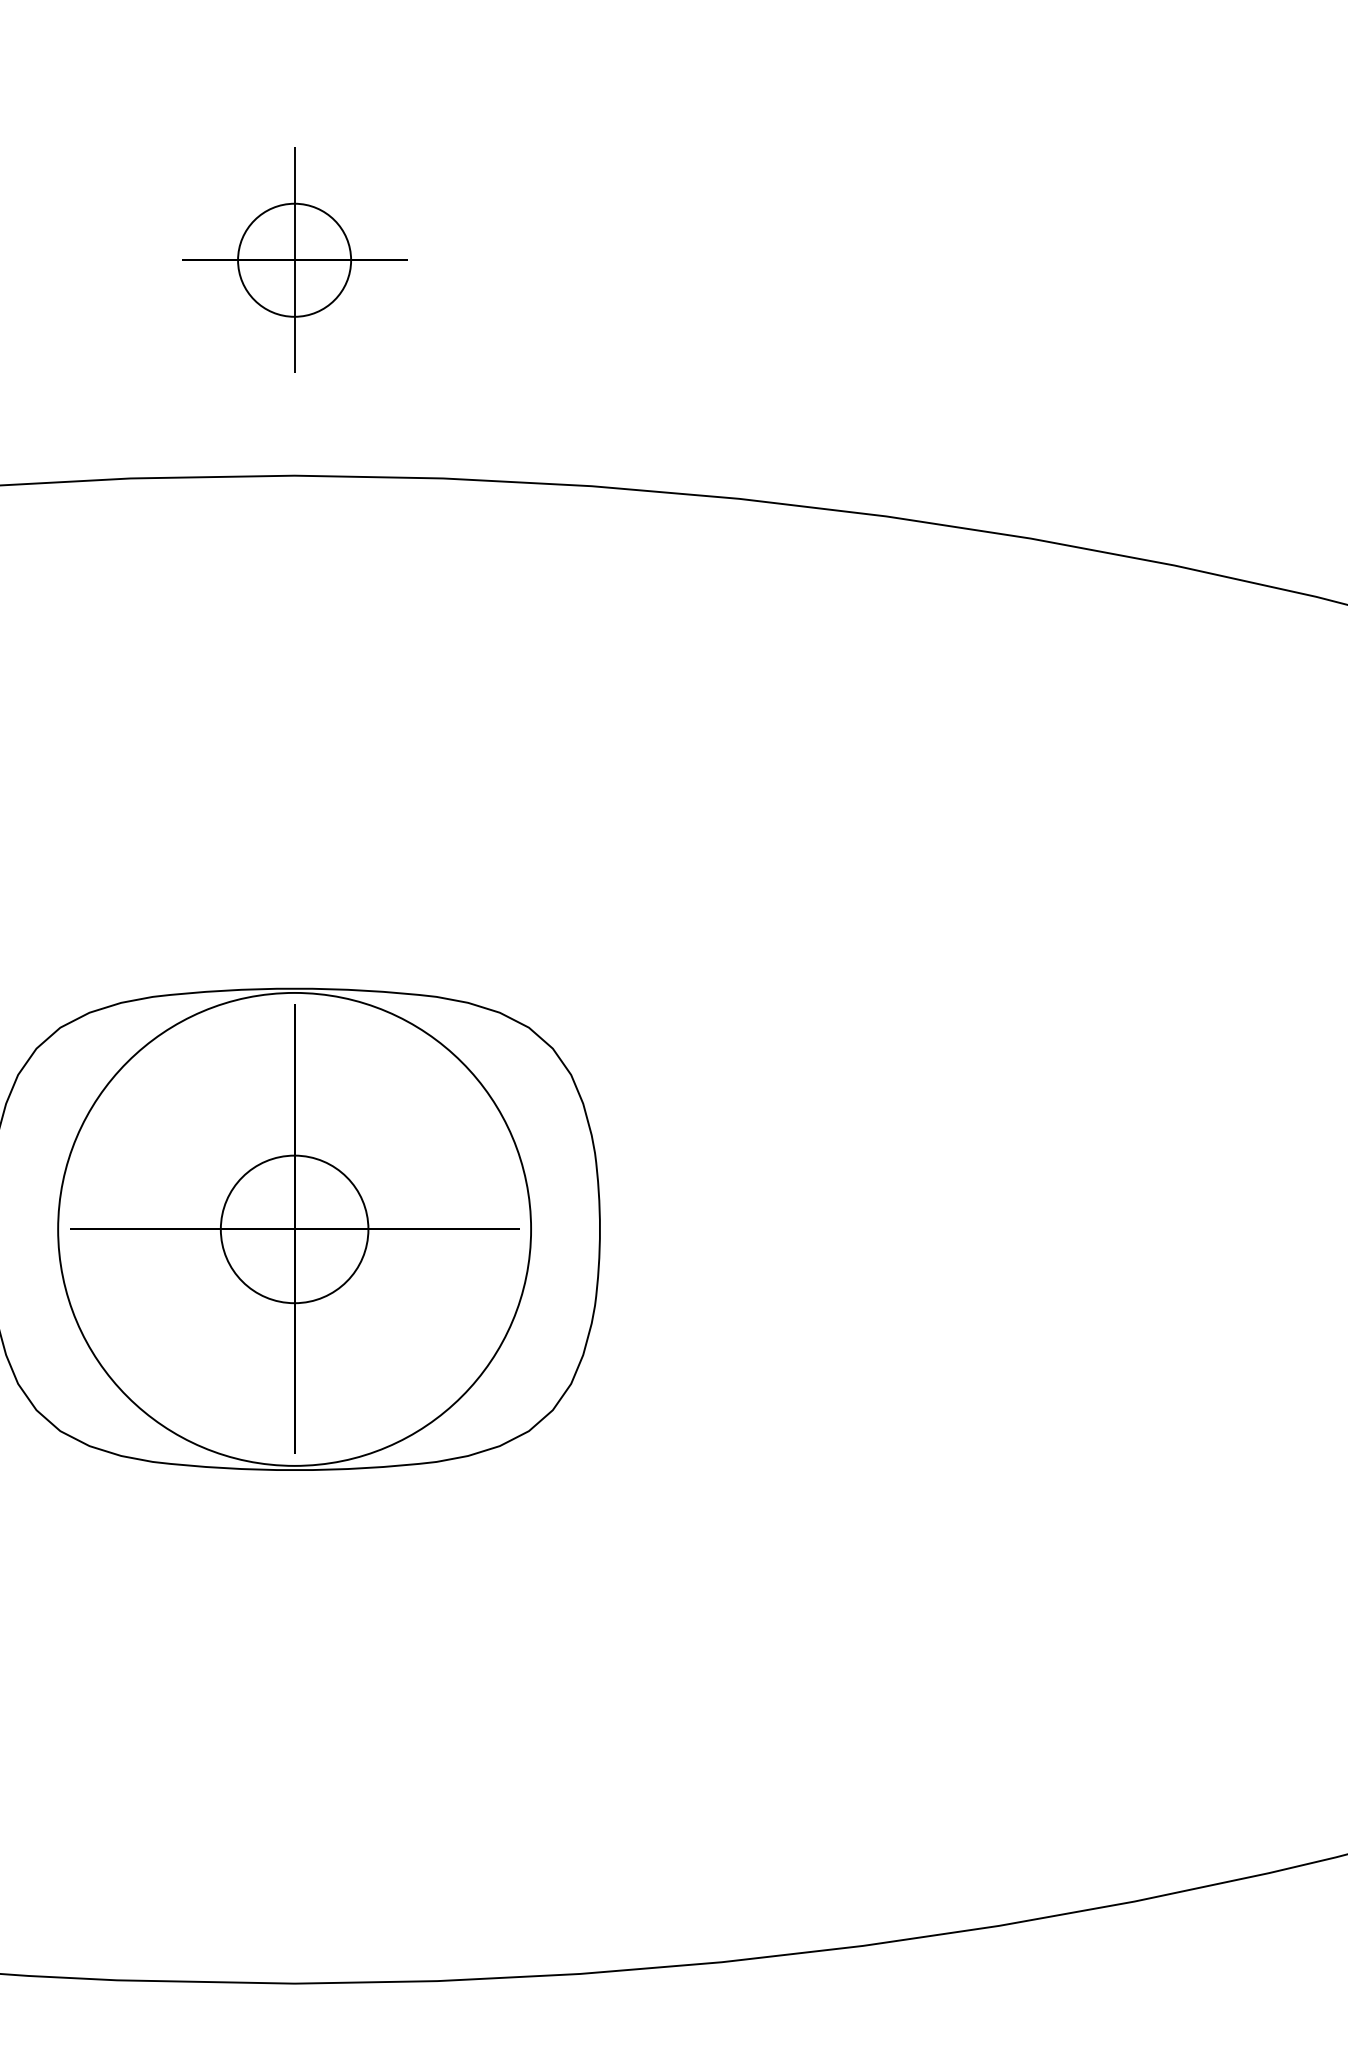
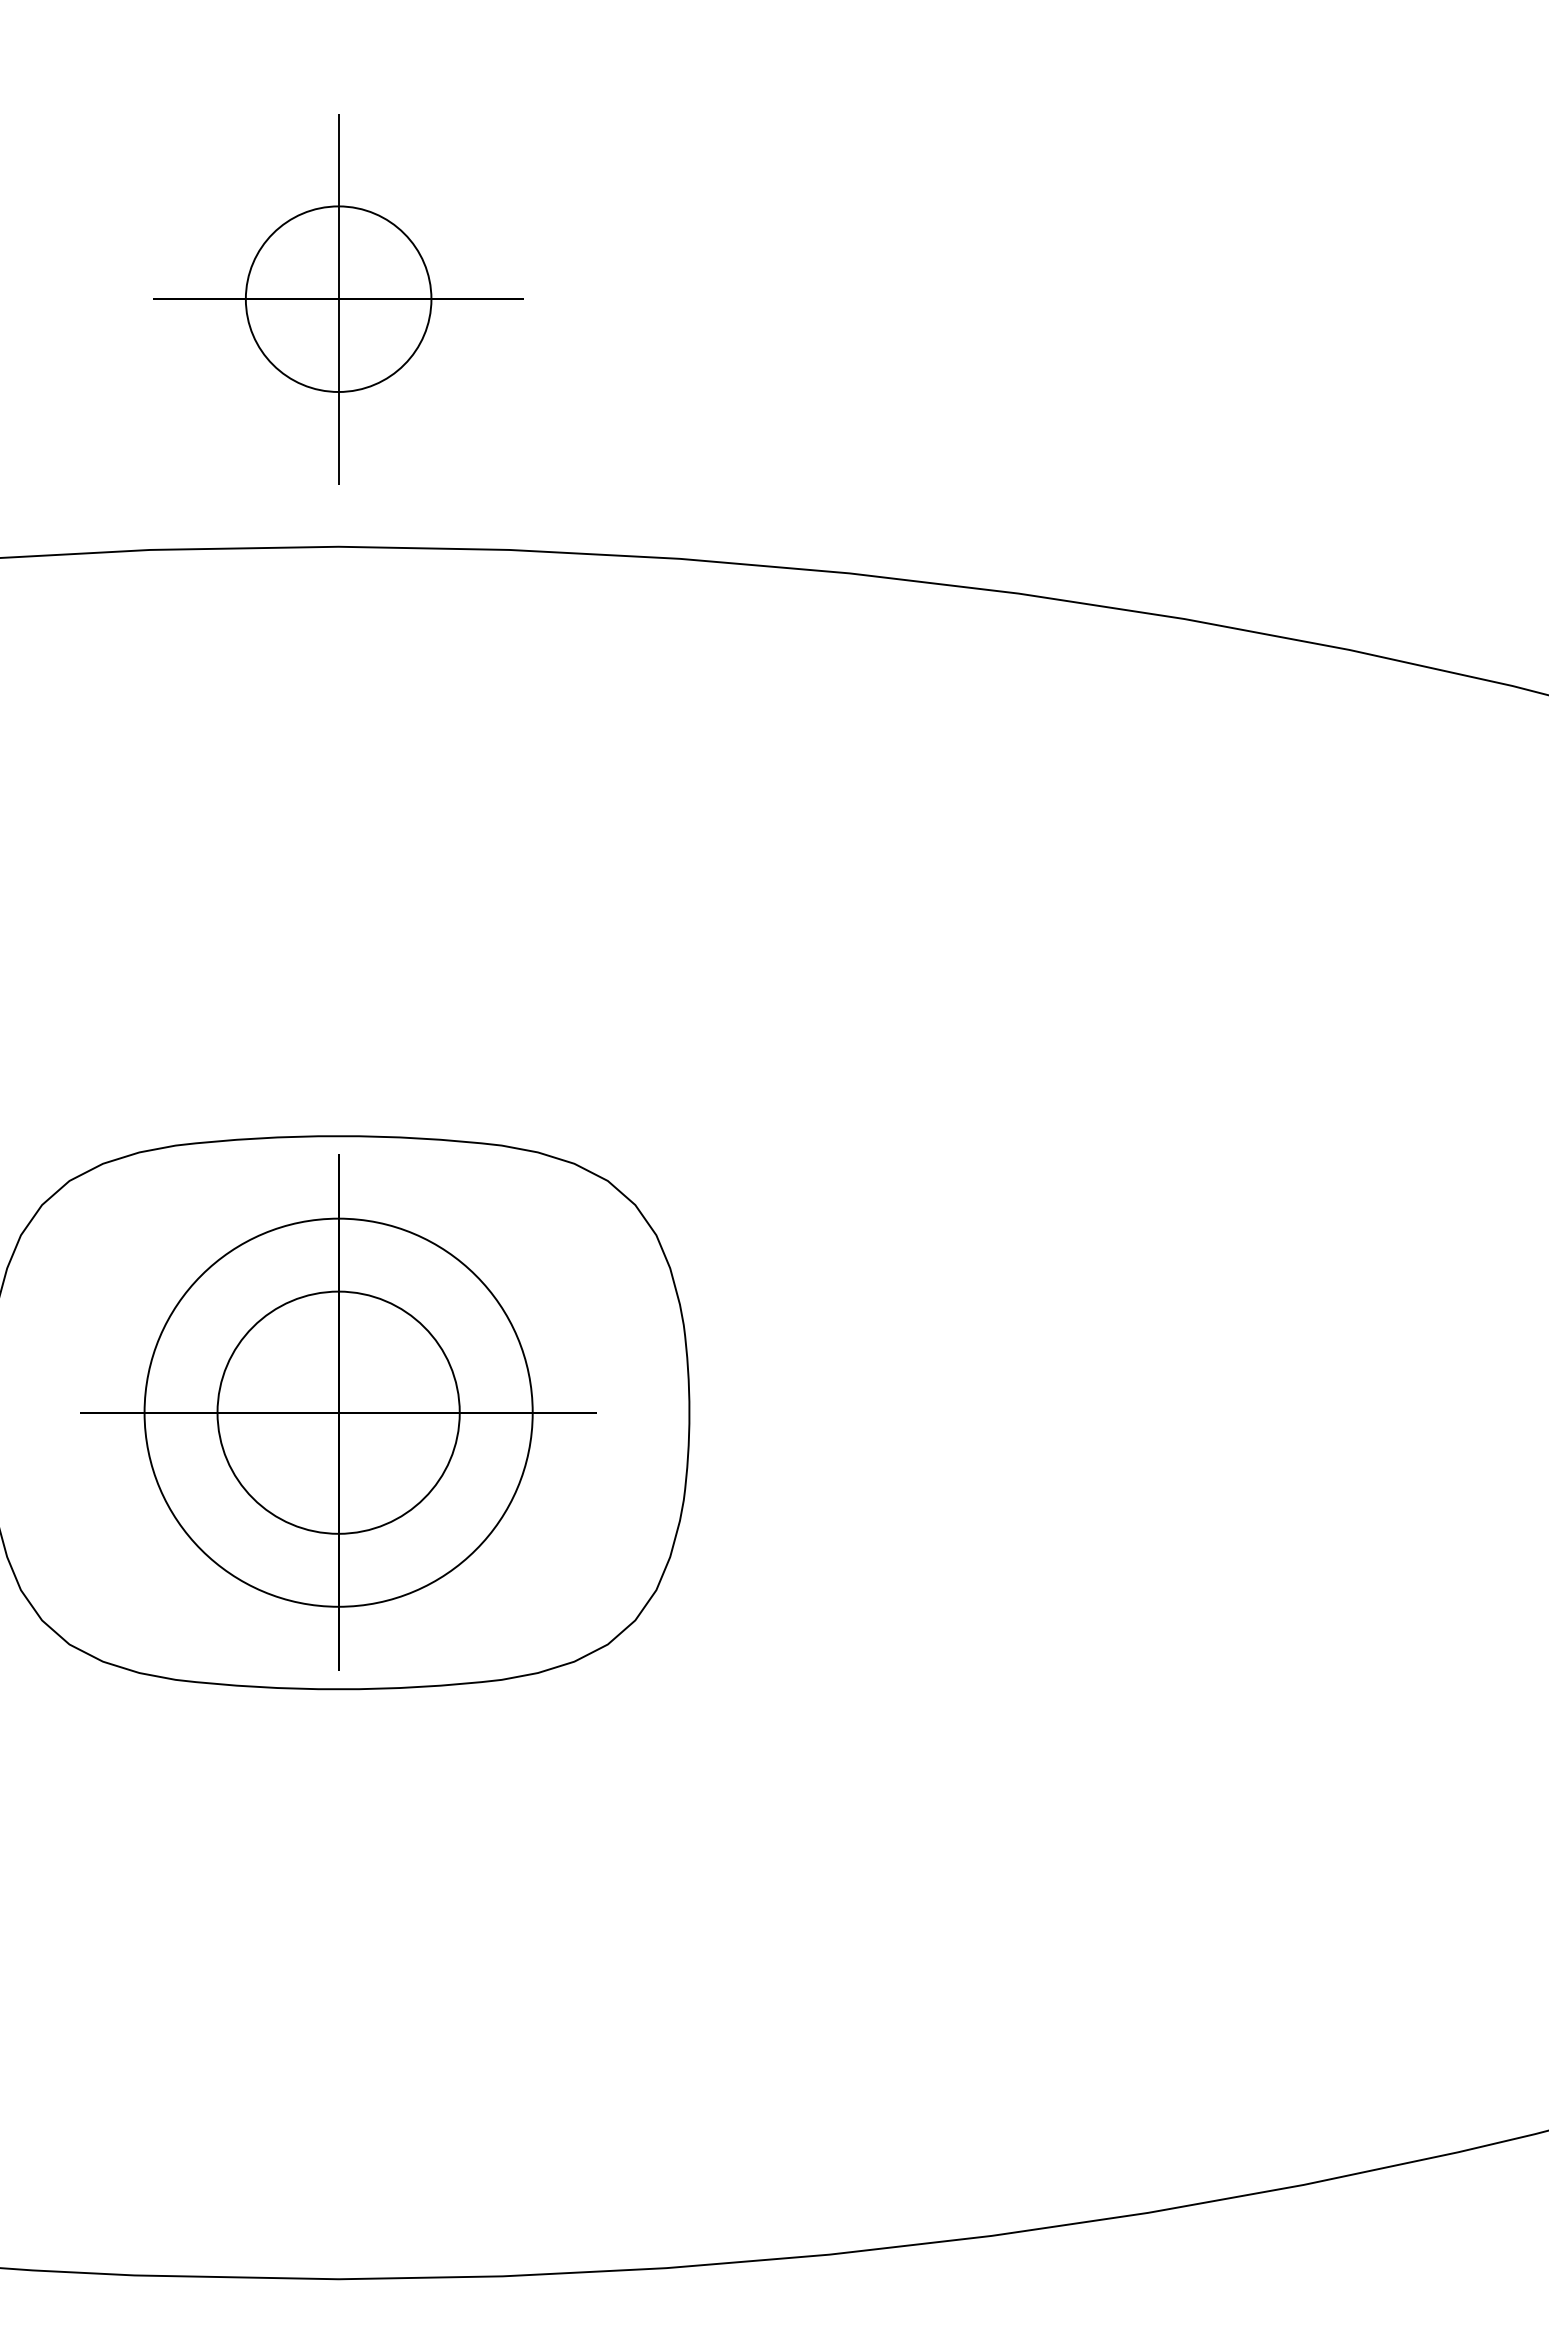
part: (294, 260) -> (338, 299), size x1.43
circle: (294, 1229) -> (338, 1412), size x0.71
circle: (294, 1229) -> (338, 1412), size x1.43

